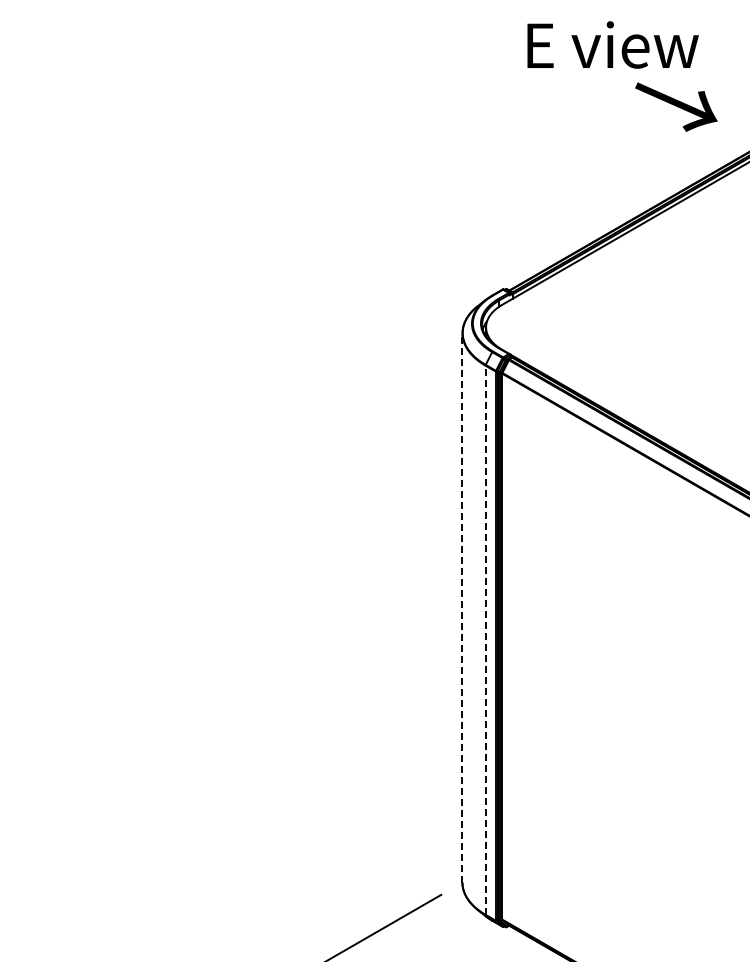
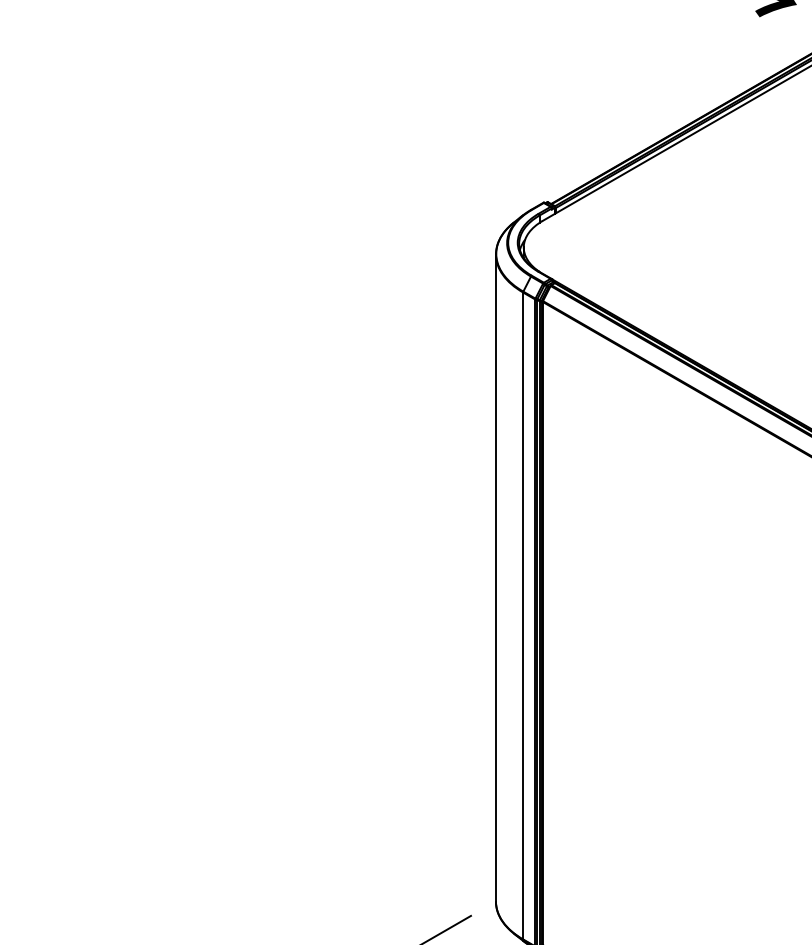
line: (462, 608) -> (495, 578), dashed -> solid
line: (485, 640) -> (523, 616), dashed -> solid

